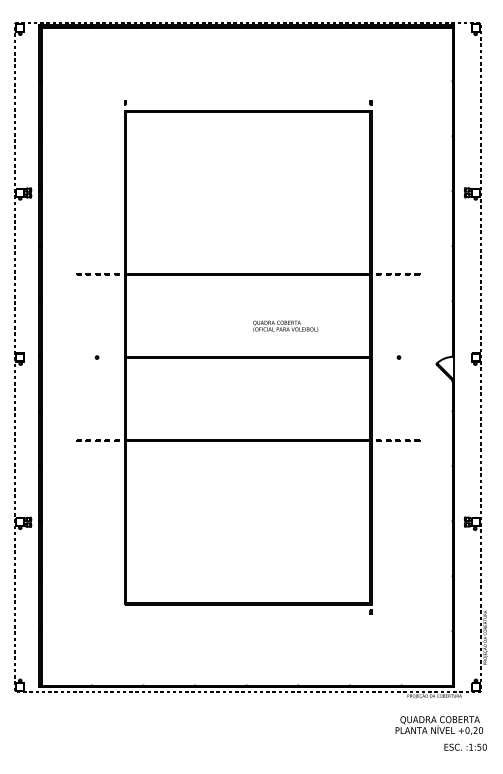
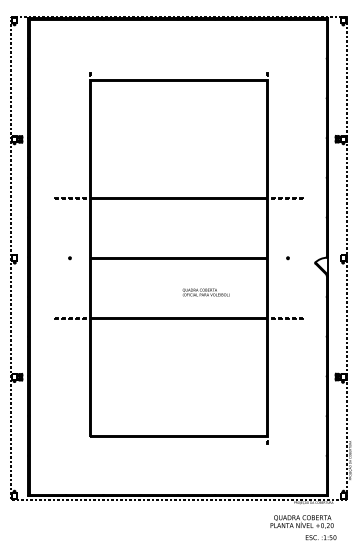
text: (284, 326) -> (205, 292), moved
text: (441, 733) -> (303, 527), moved

